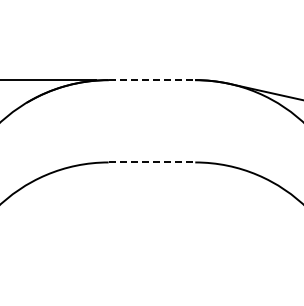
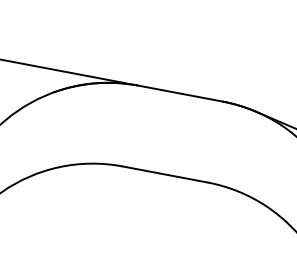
line: (152, 80) -> (180, 94), dashed -> solid
line: (152, 162) -> (165, 174), dashed -> solid

